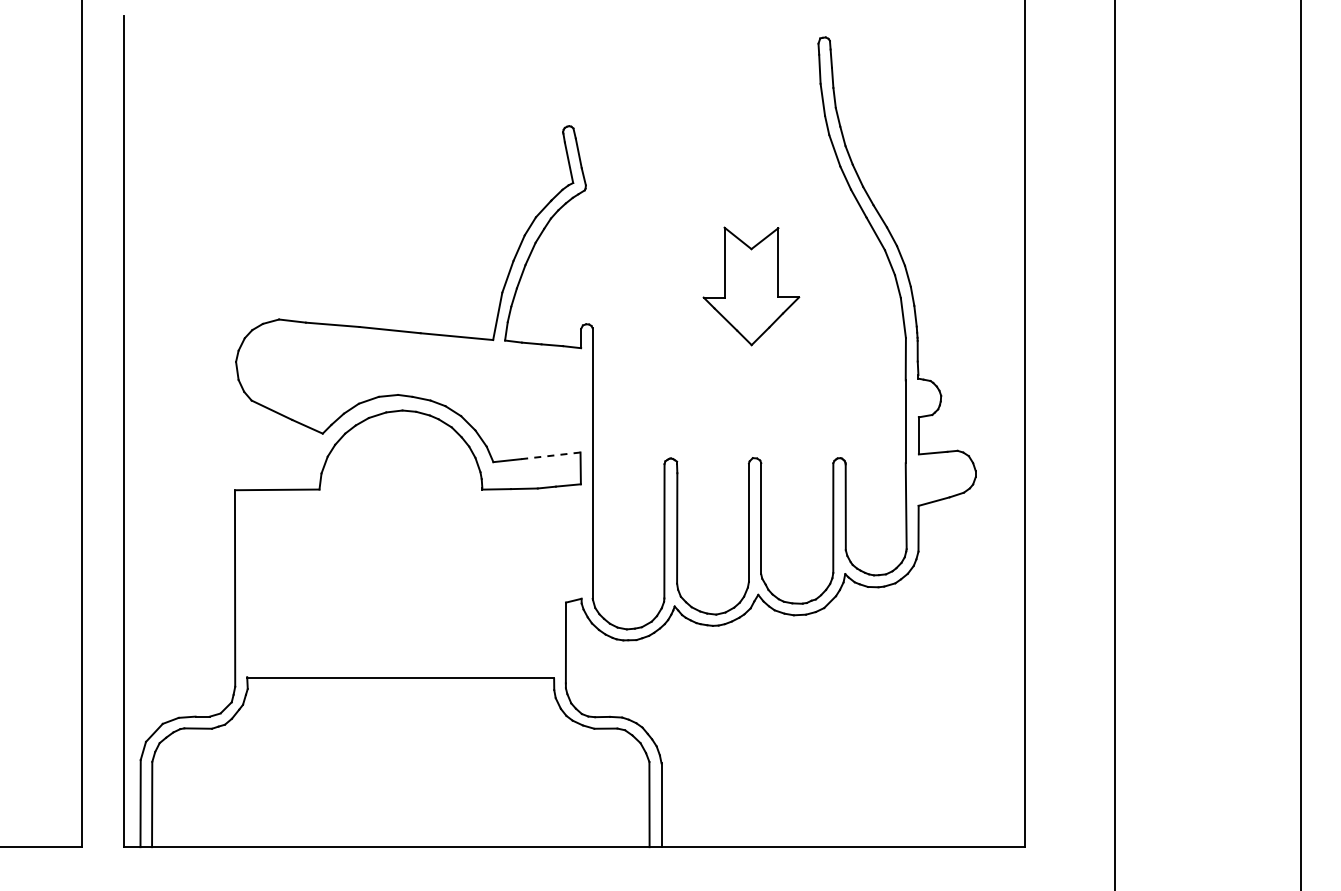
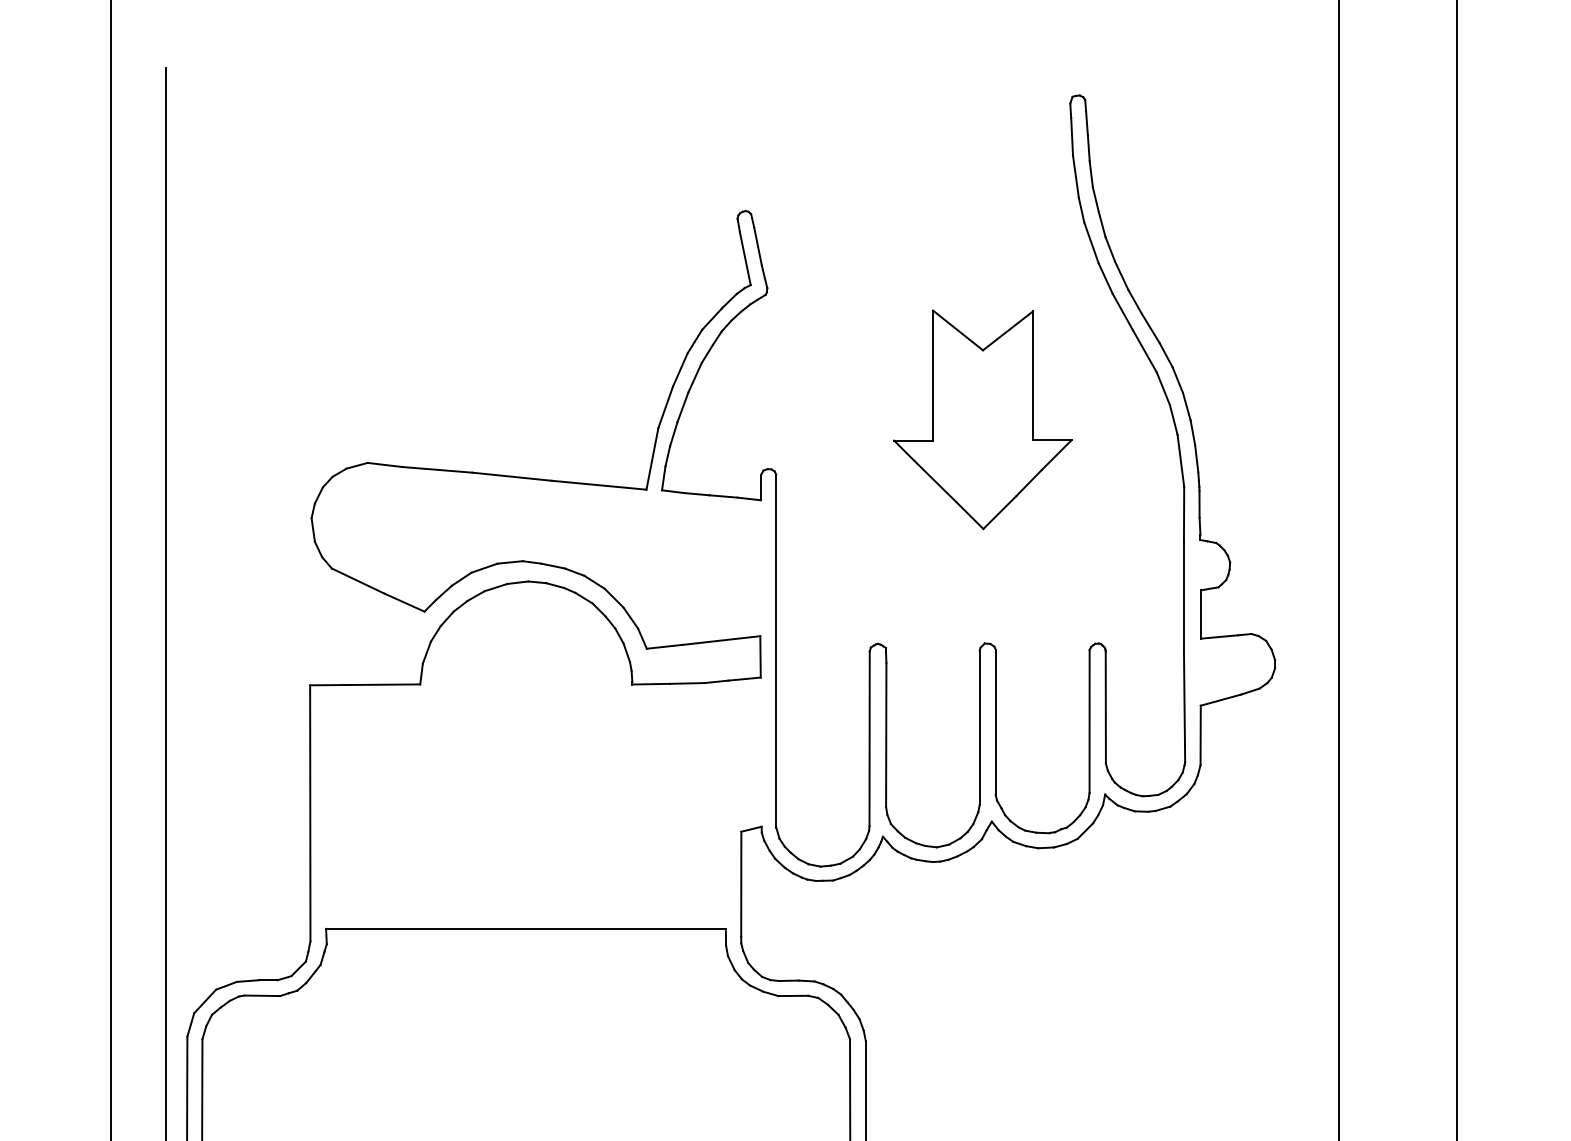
part: (751, 286) -> (983, 419), size x1.43
line: (550, 455) -> (721, 640), dashed -> solid

